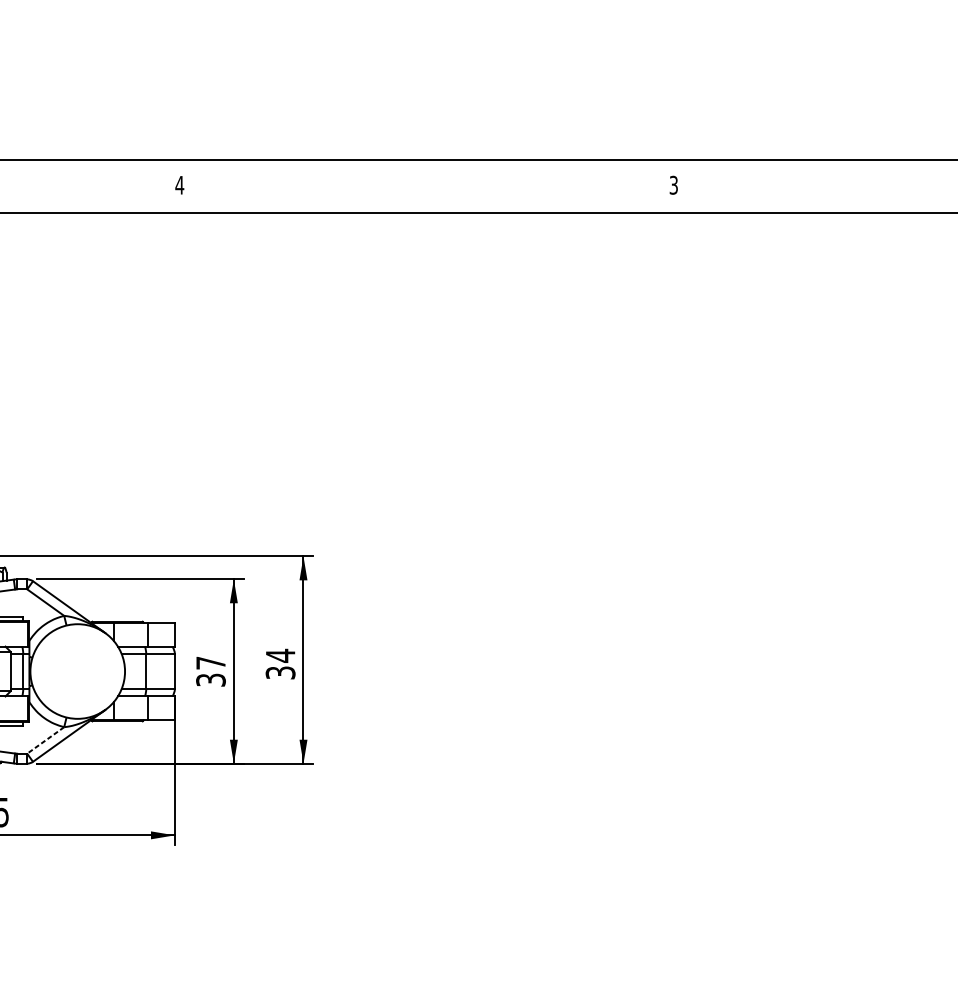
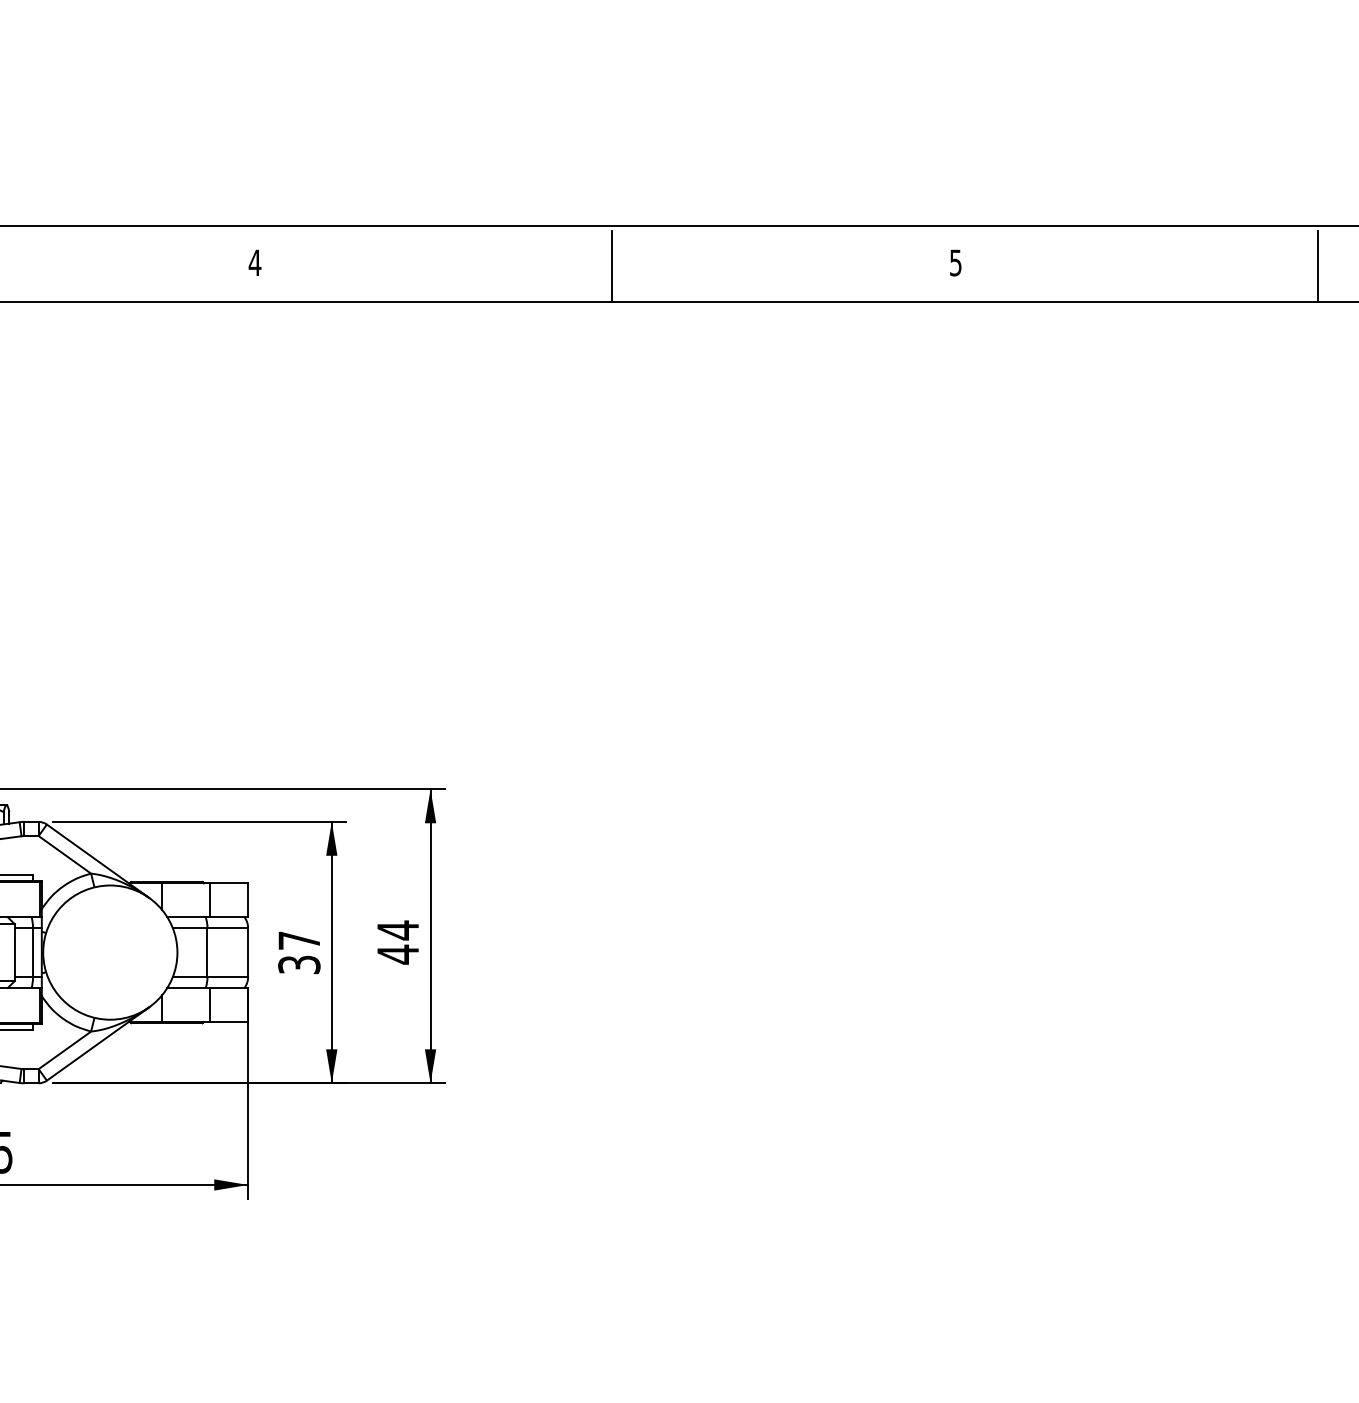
text: (673, 185) -> (955, 262), 3 -> 5
line: (431, 187) -> (611, 266), added
line: (929, 187) -> (1318, 266), added
text: (280, 672) -> (397, 954), 34 -> 44
line: (45, 740) -> (64, 1050), dashed -> solid

